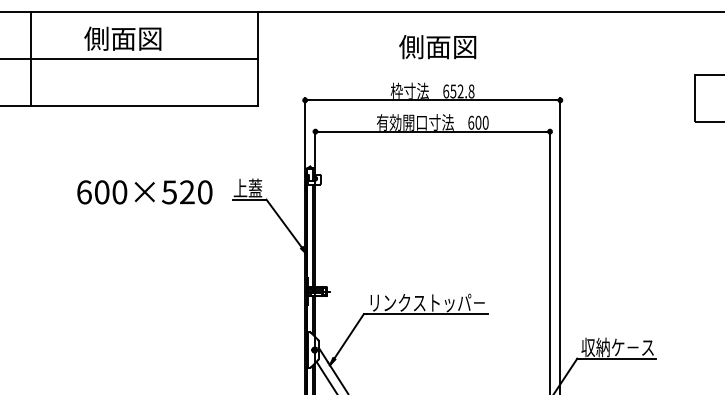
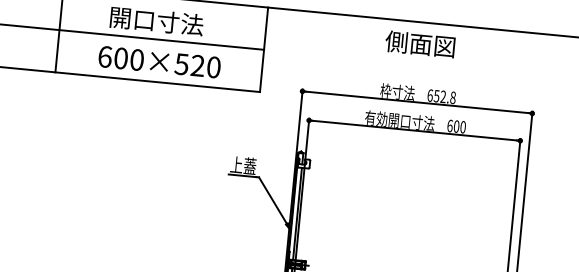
text: (136, 38) -> (155, 21), 側面図 -> 開口寸法
text: (437, 47) -> (420, 44), moved
text: (144, 192) -> (159, 62), moved

